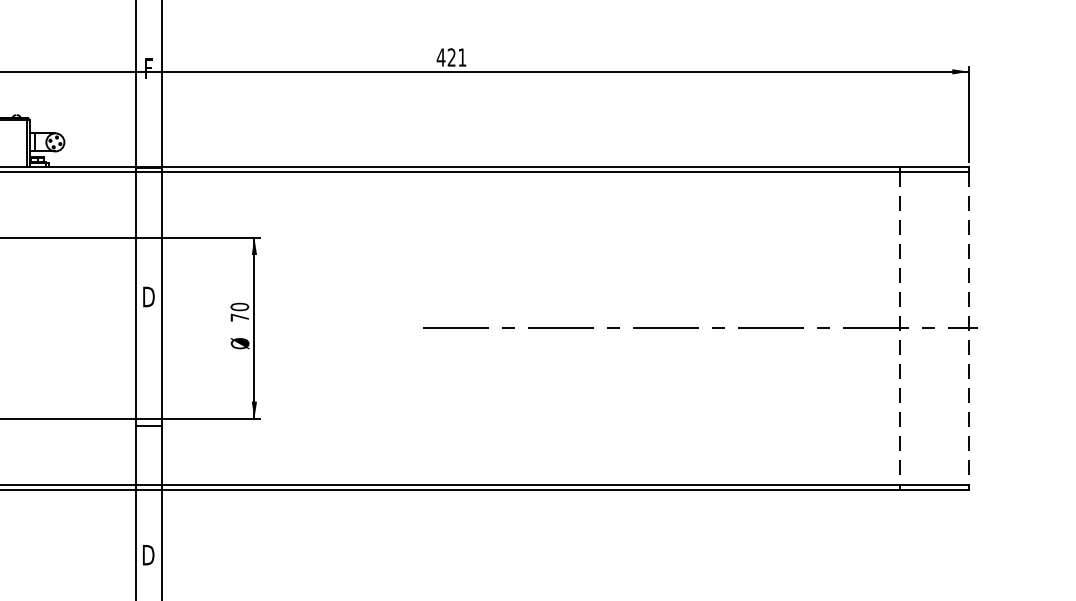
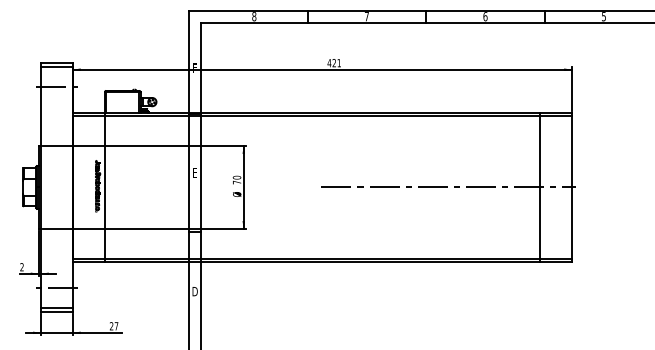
text: (147, 295) -> (194, 172), D -> E
line: (898, 328) -> (539, 187), dashed -> solid
line: (968, 328) -> (571, 187), dashed -> solid

